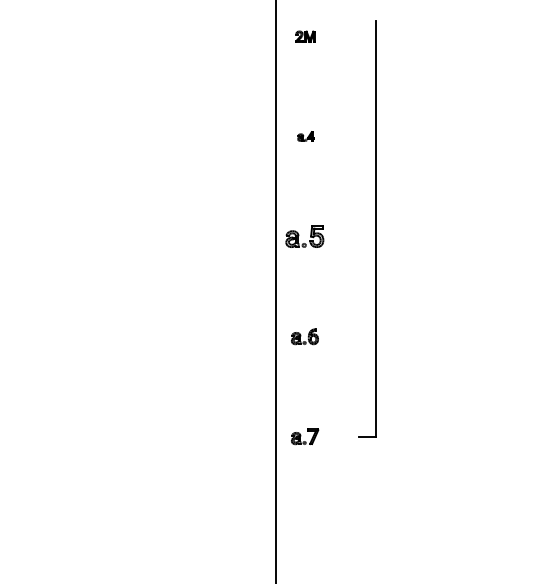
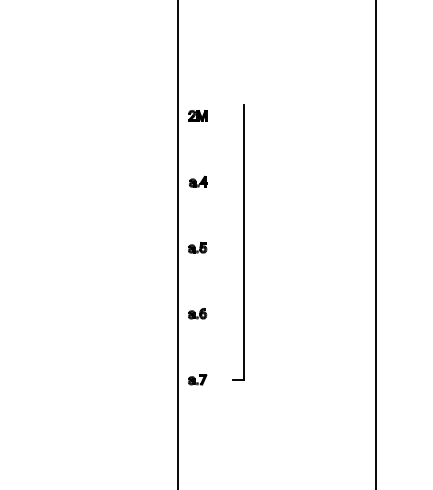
part: (304, 36) -> (197, 115), size x1.43
part: (304, 136) -> (197, 181), size x1.67
part: (304, 236) -> (197, 247), size x0.71

